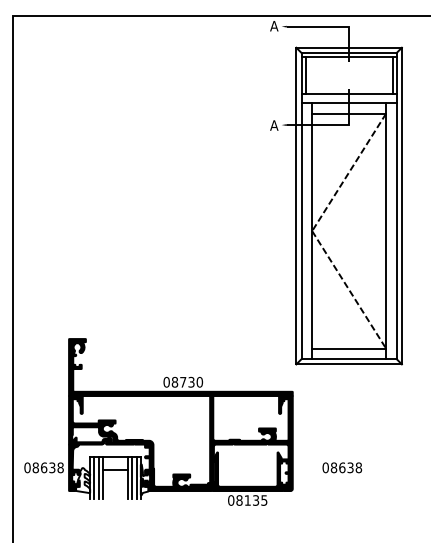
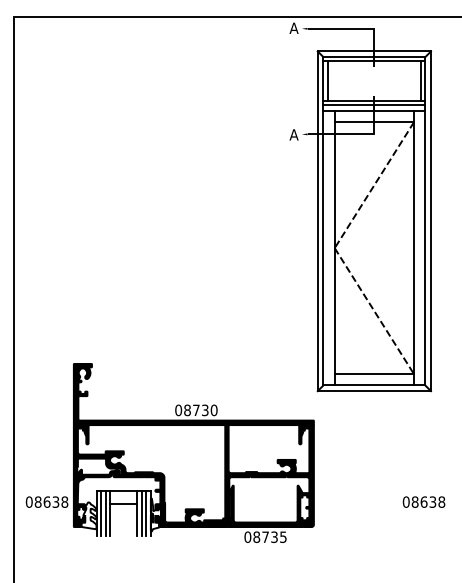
line: (349, 98) -> (374, 105), added
text: (341, 467) -> (423, 501), moved
text: (247, 499) -> (265, 536), 08135 -> 08735

